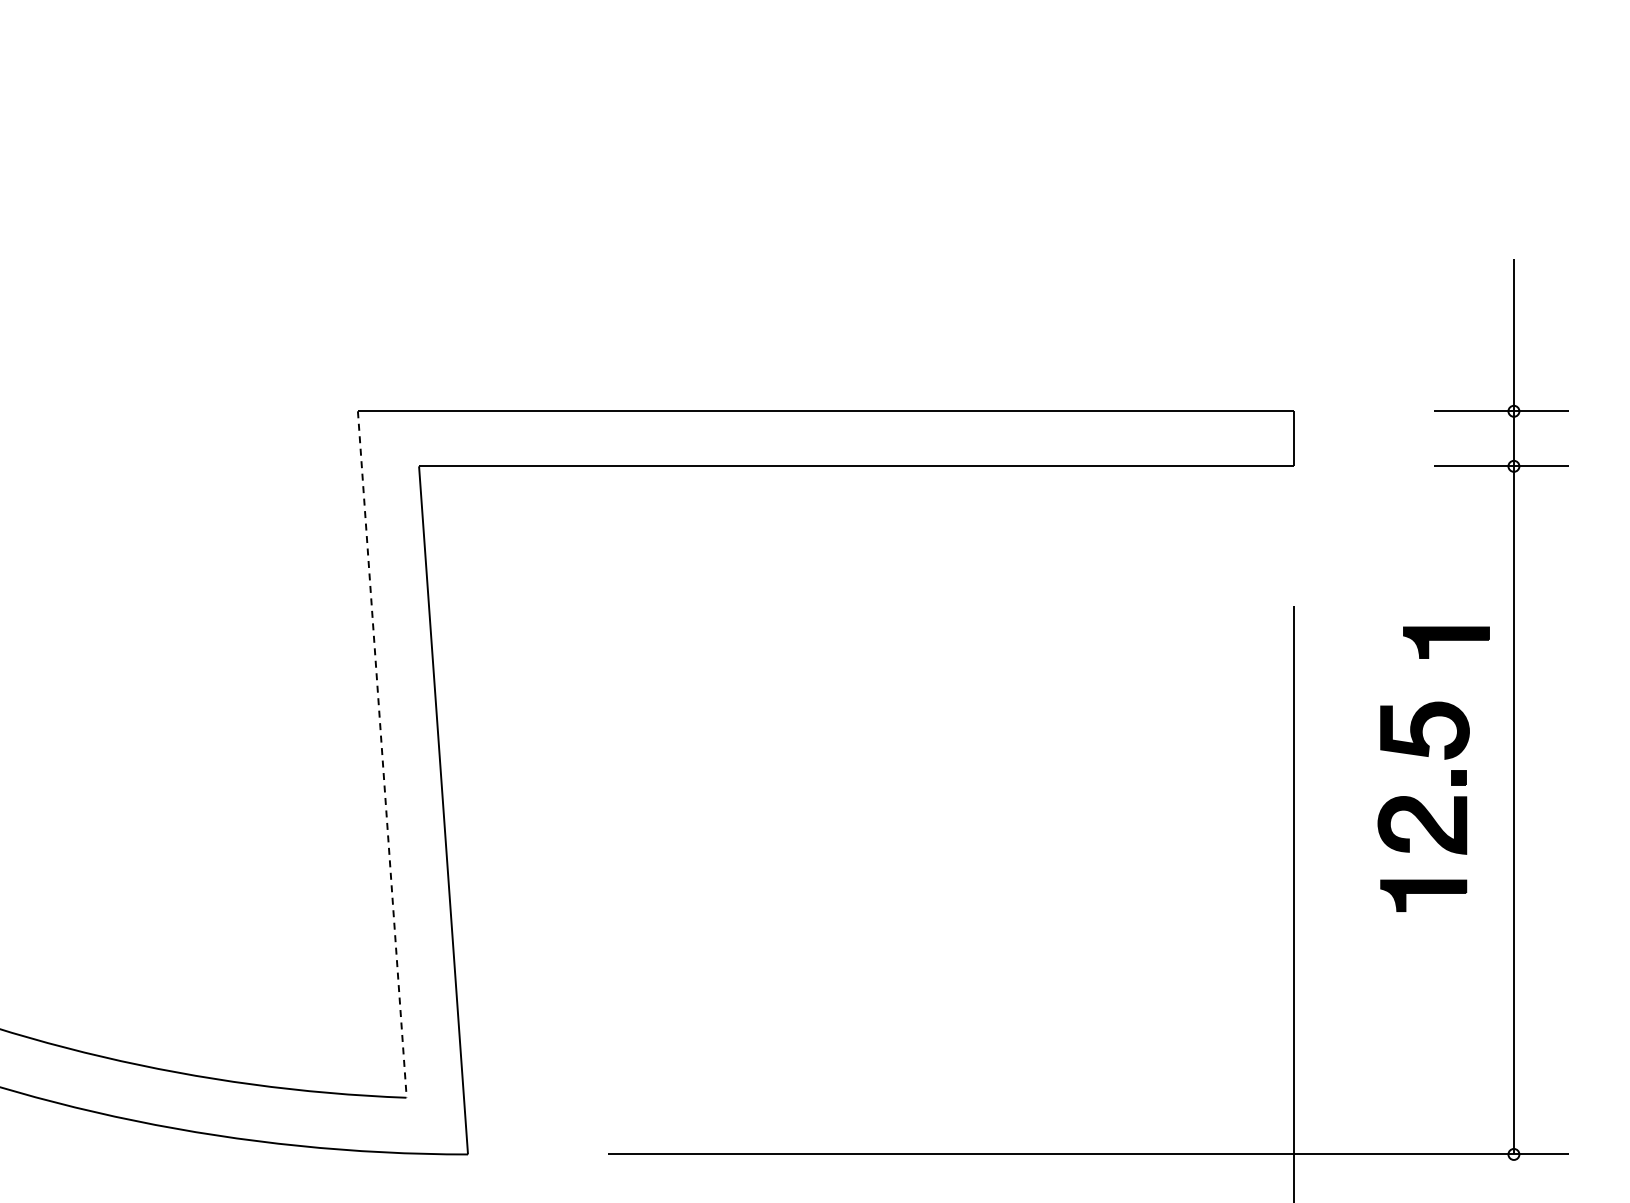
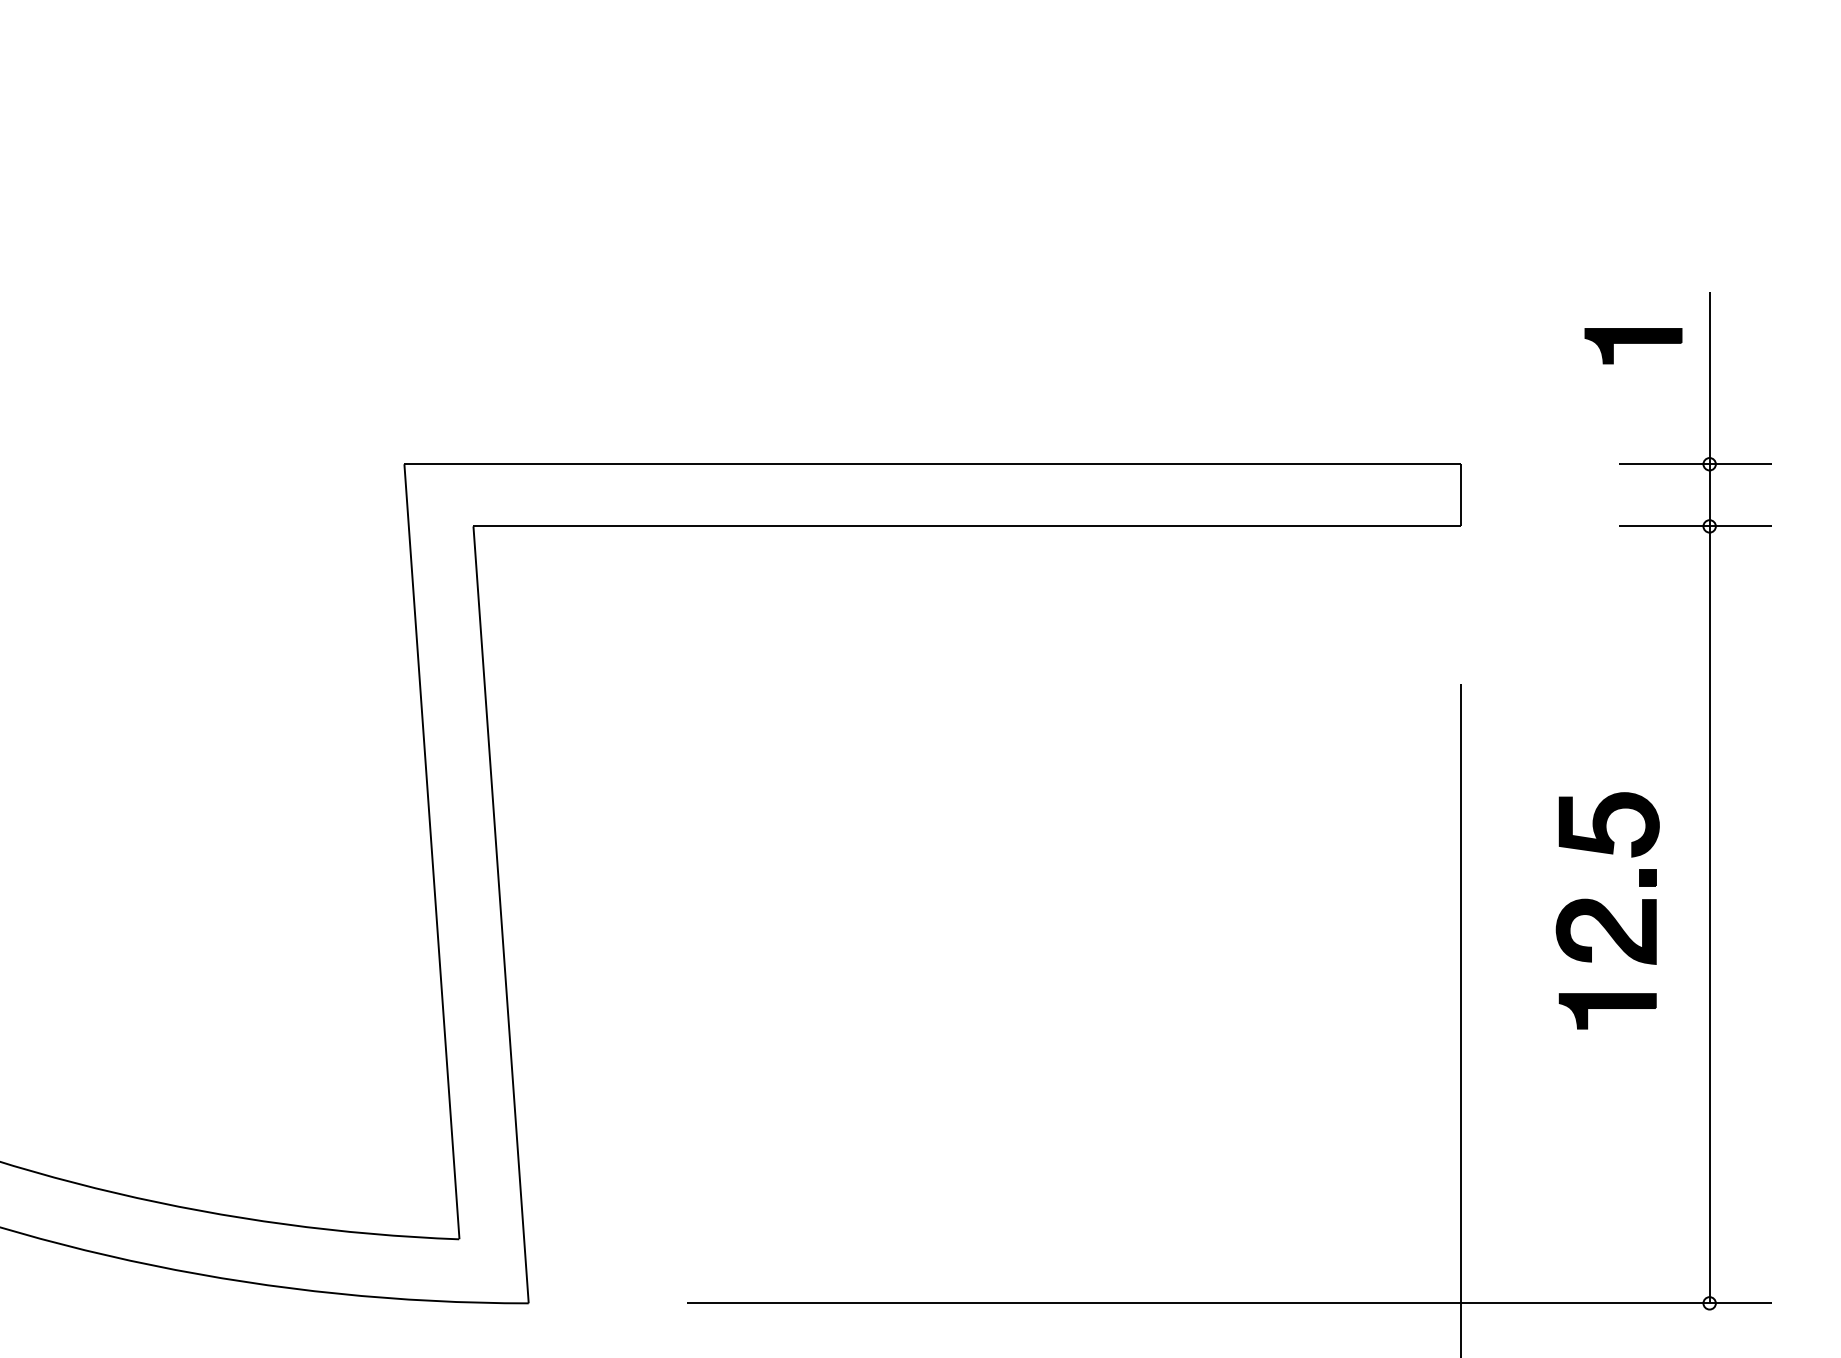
part: (1446, 642) -> (1633, 345), moved
line: (382, 754) -> (432, 851), dashed -> solid

